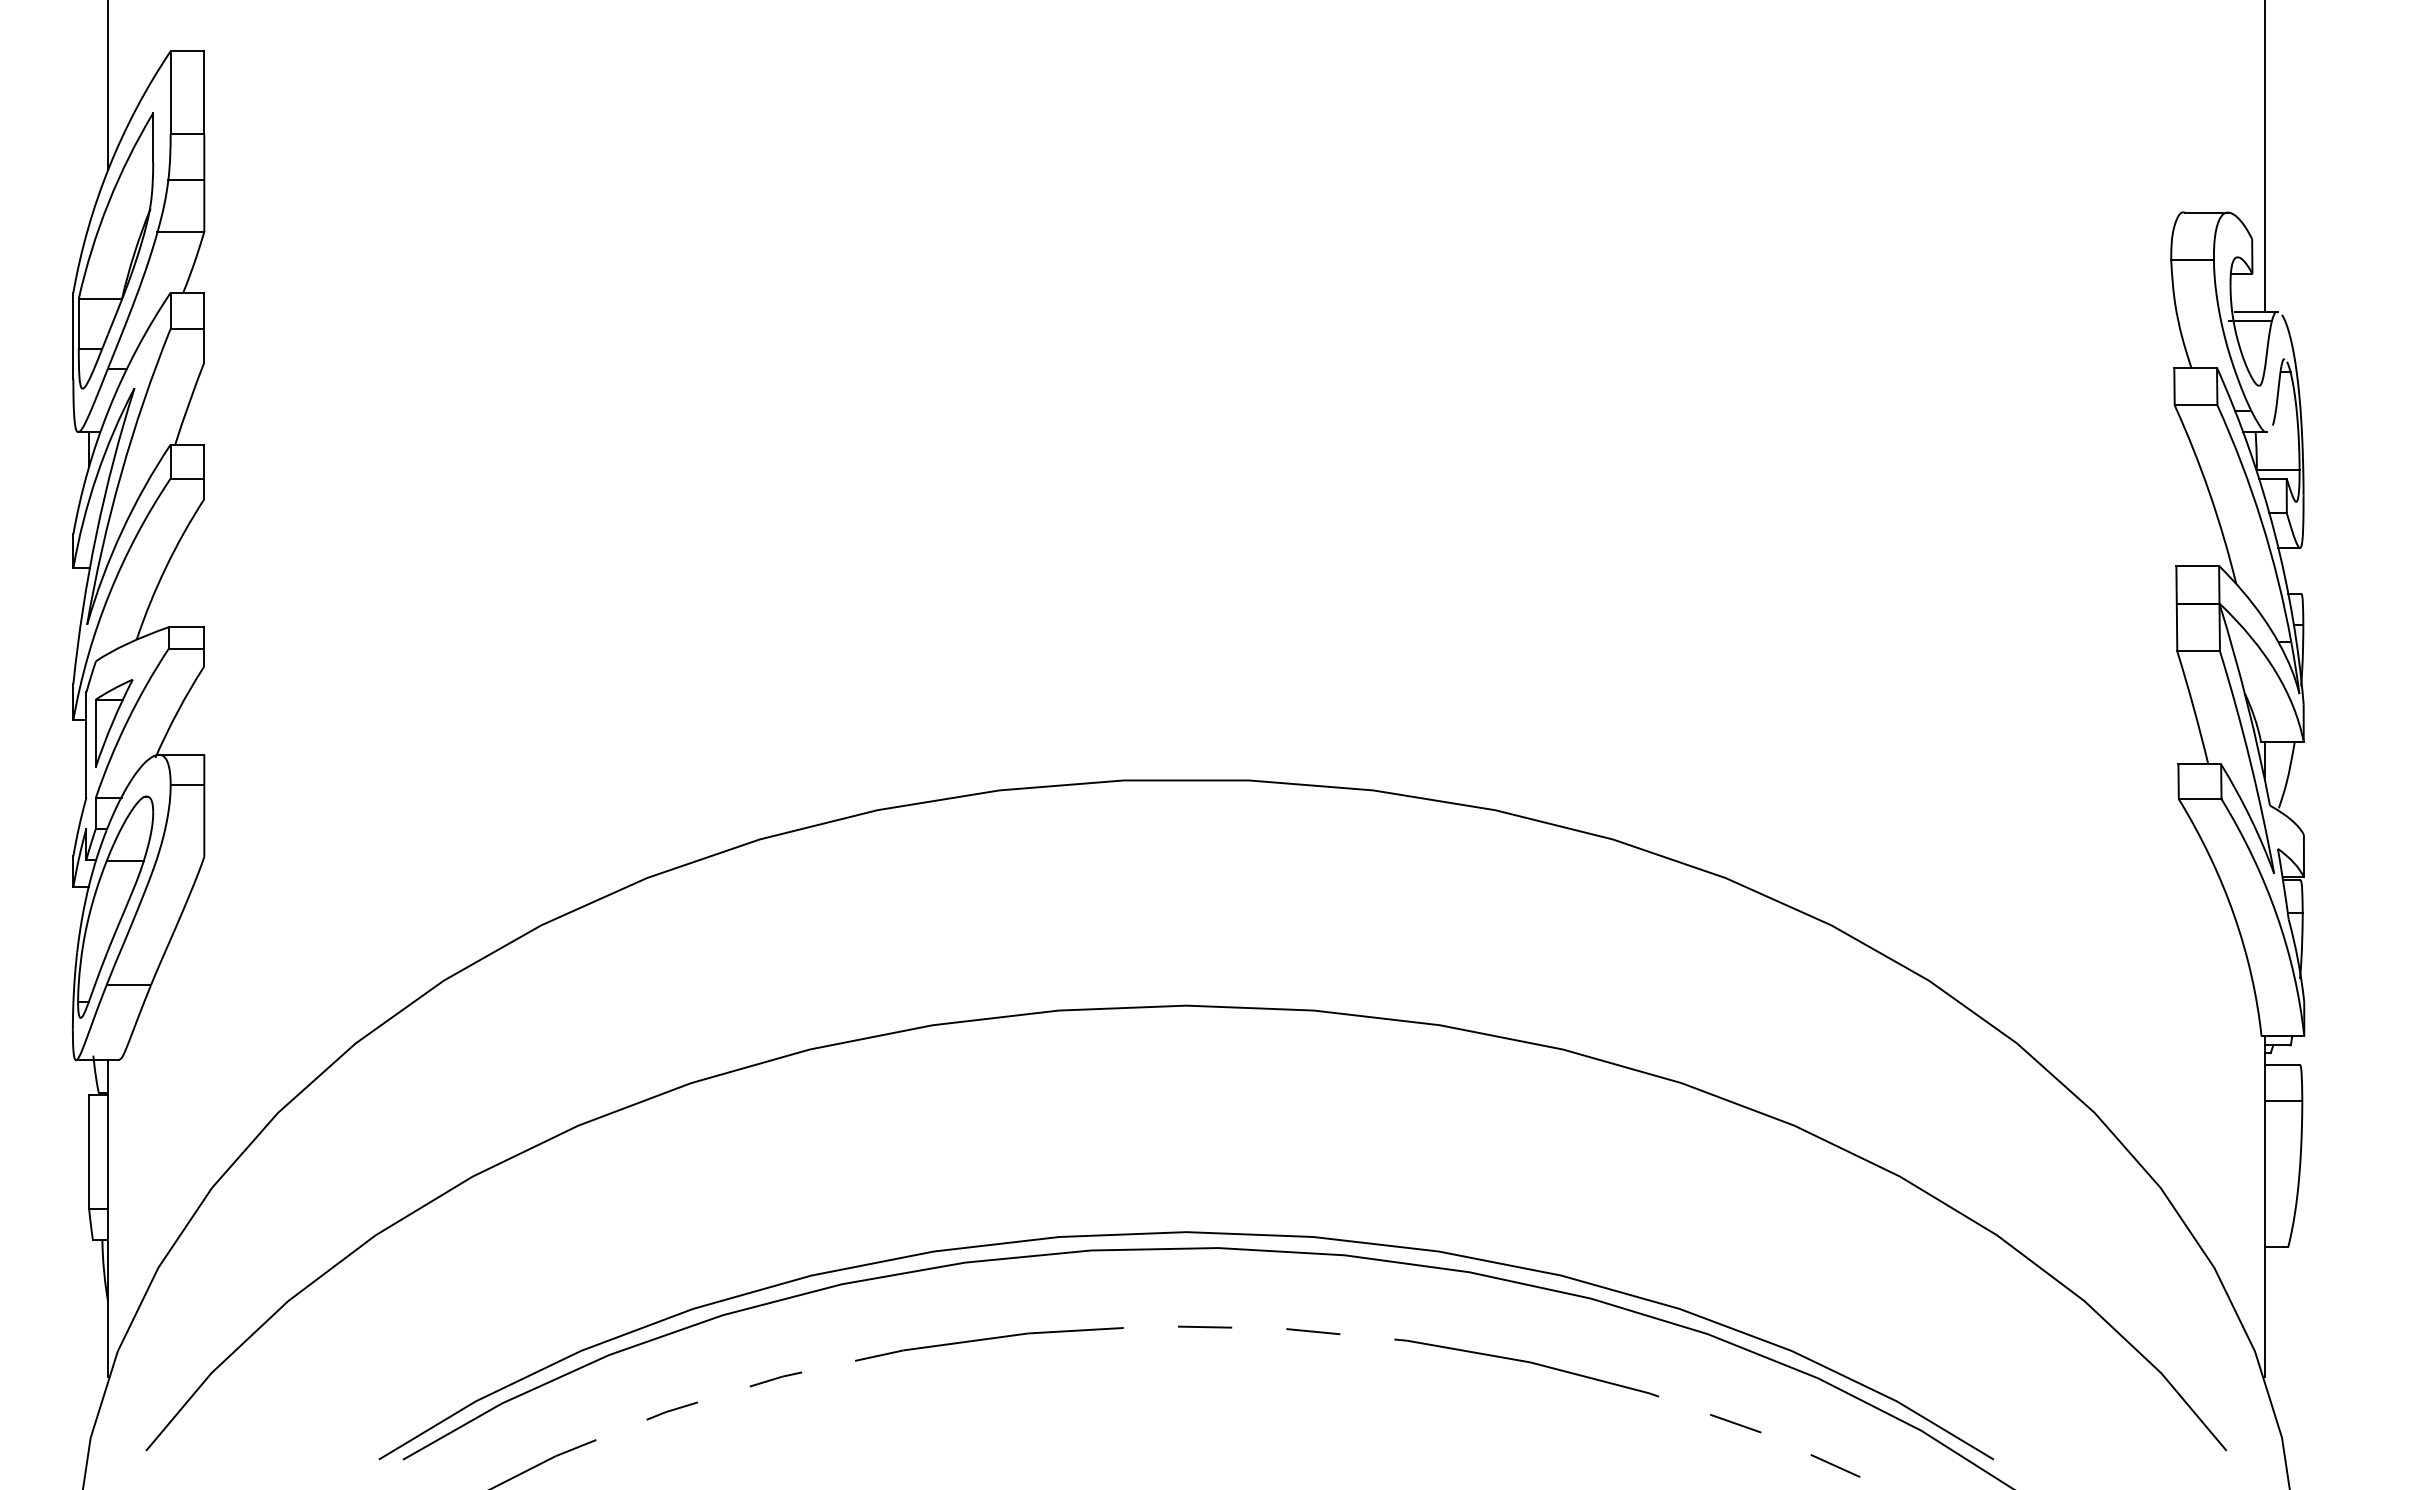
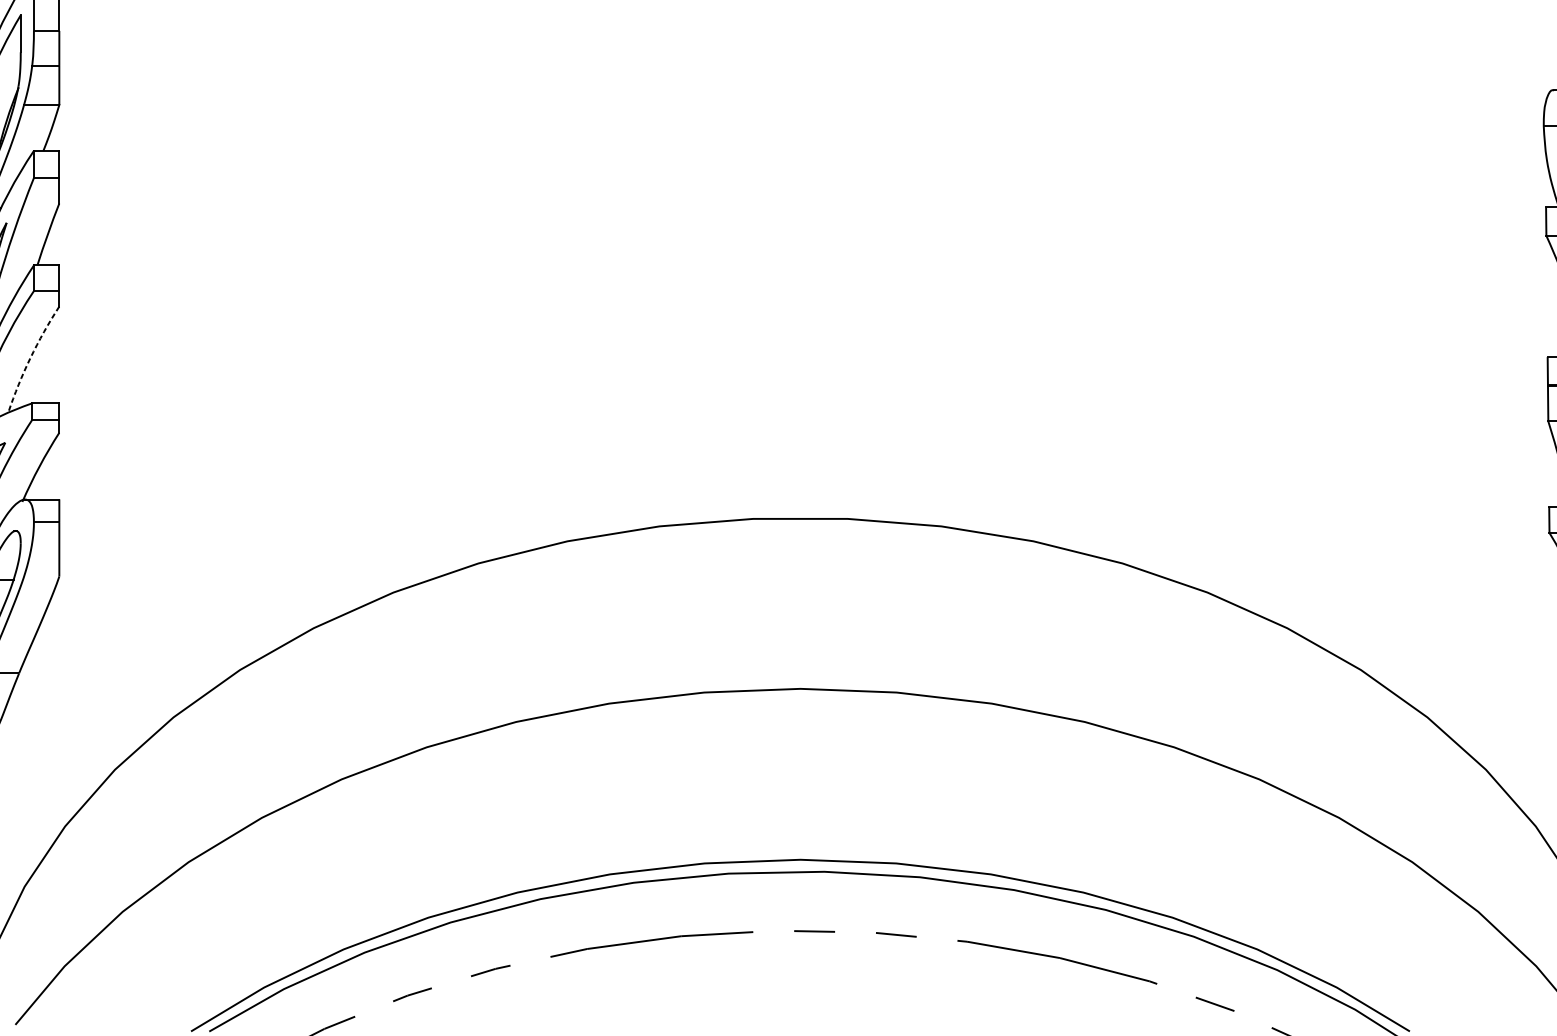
arc: (166, 567) -> (30, 358), solid -> dashed

